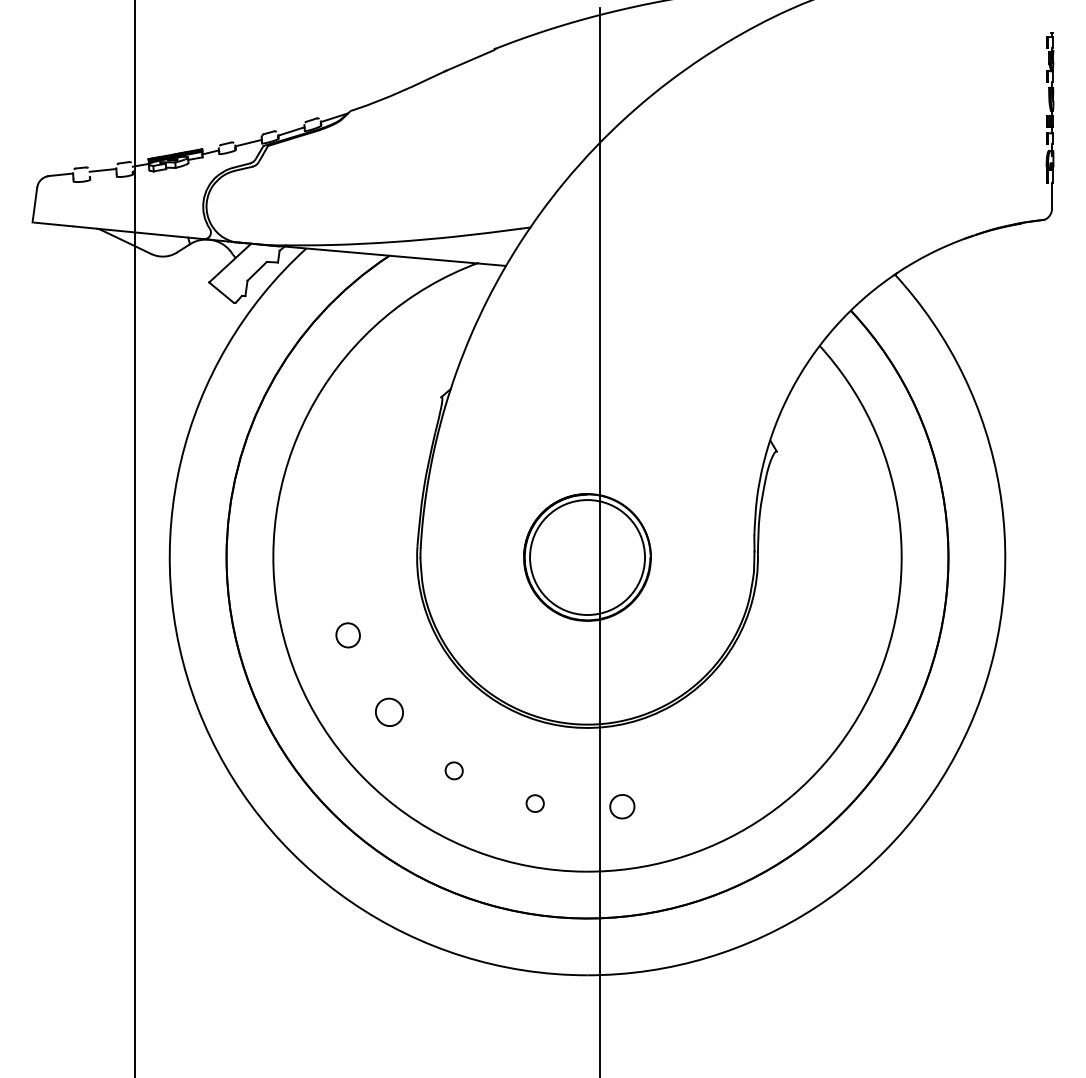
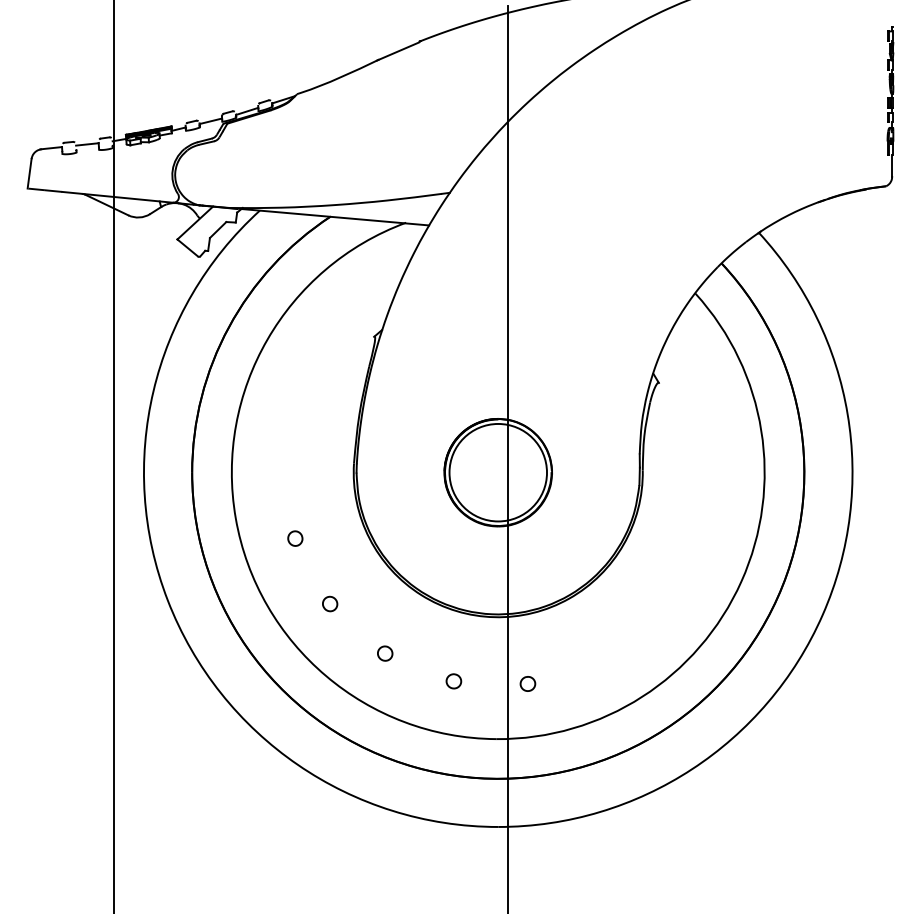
part: (348, 634) -> (295, 537), size x0.71
part: (388, 712) -> (329, 604), size x0.62
part: (622, 806) -> (527, 683), size x0.71

